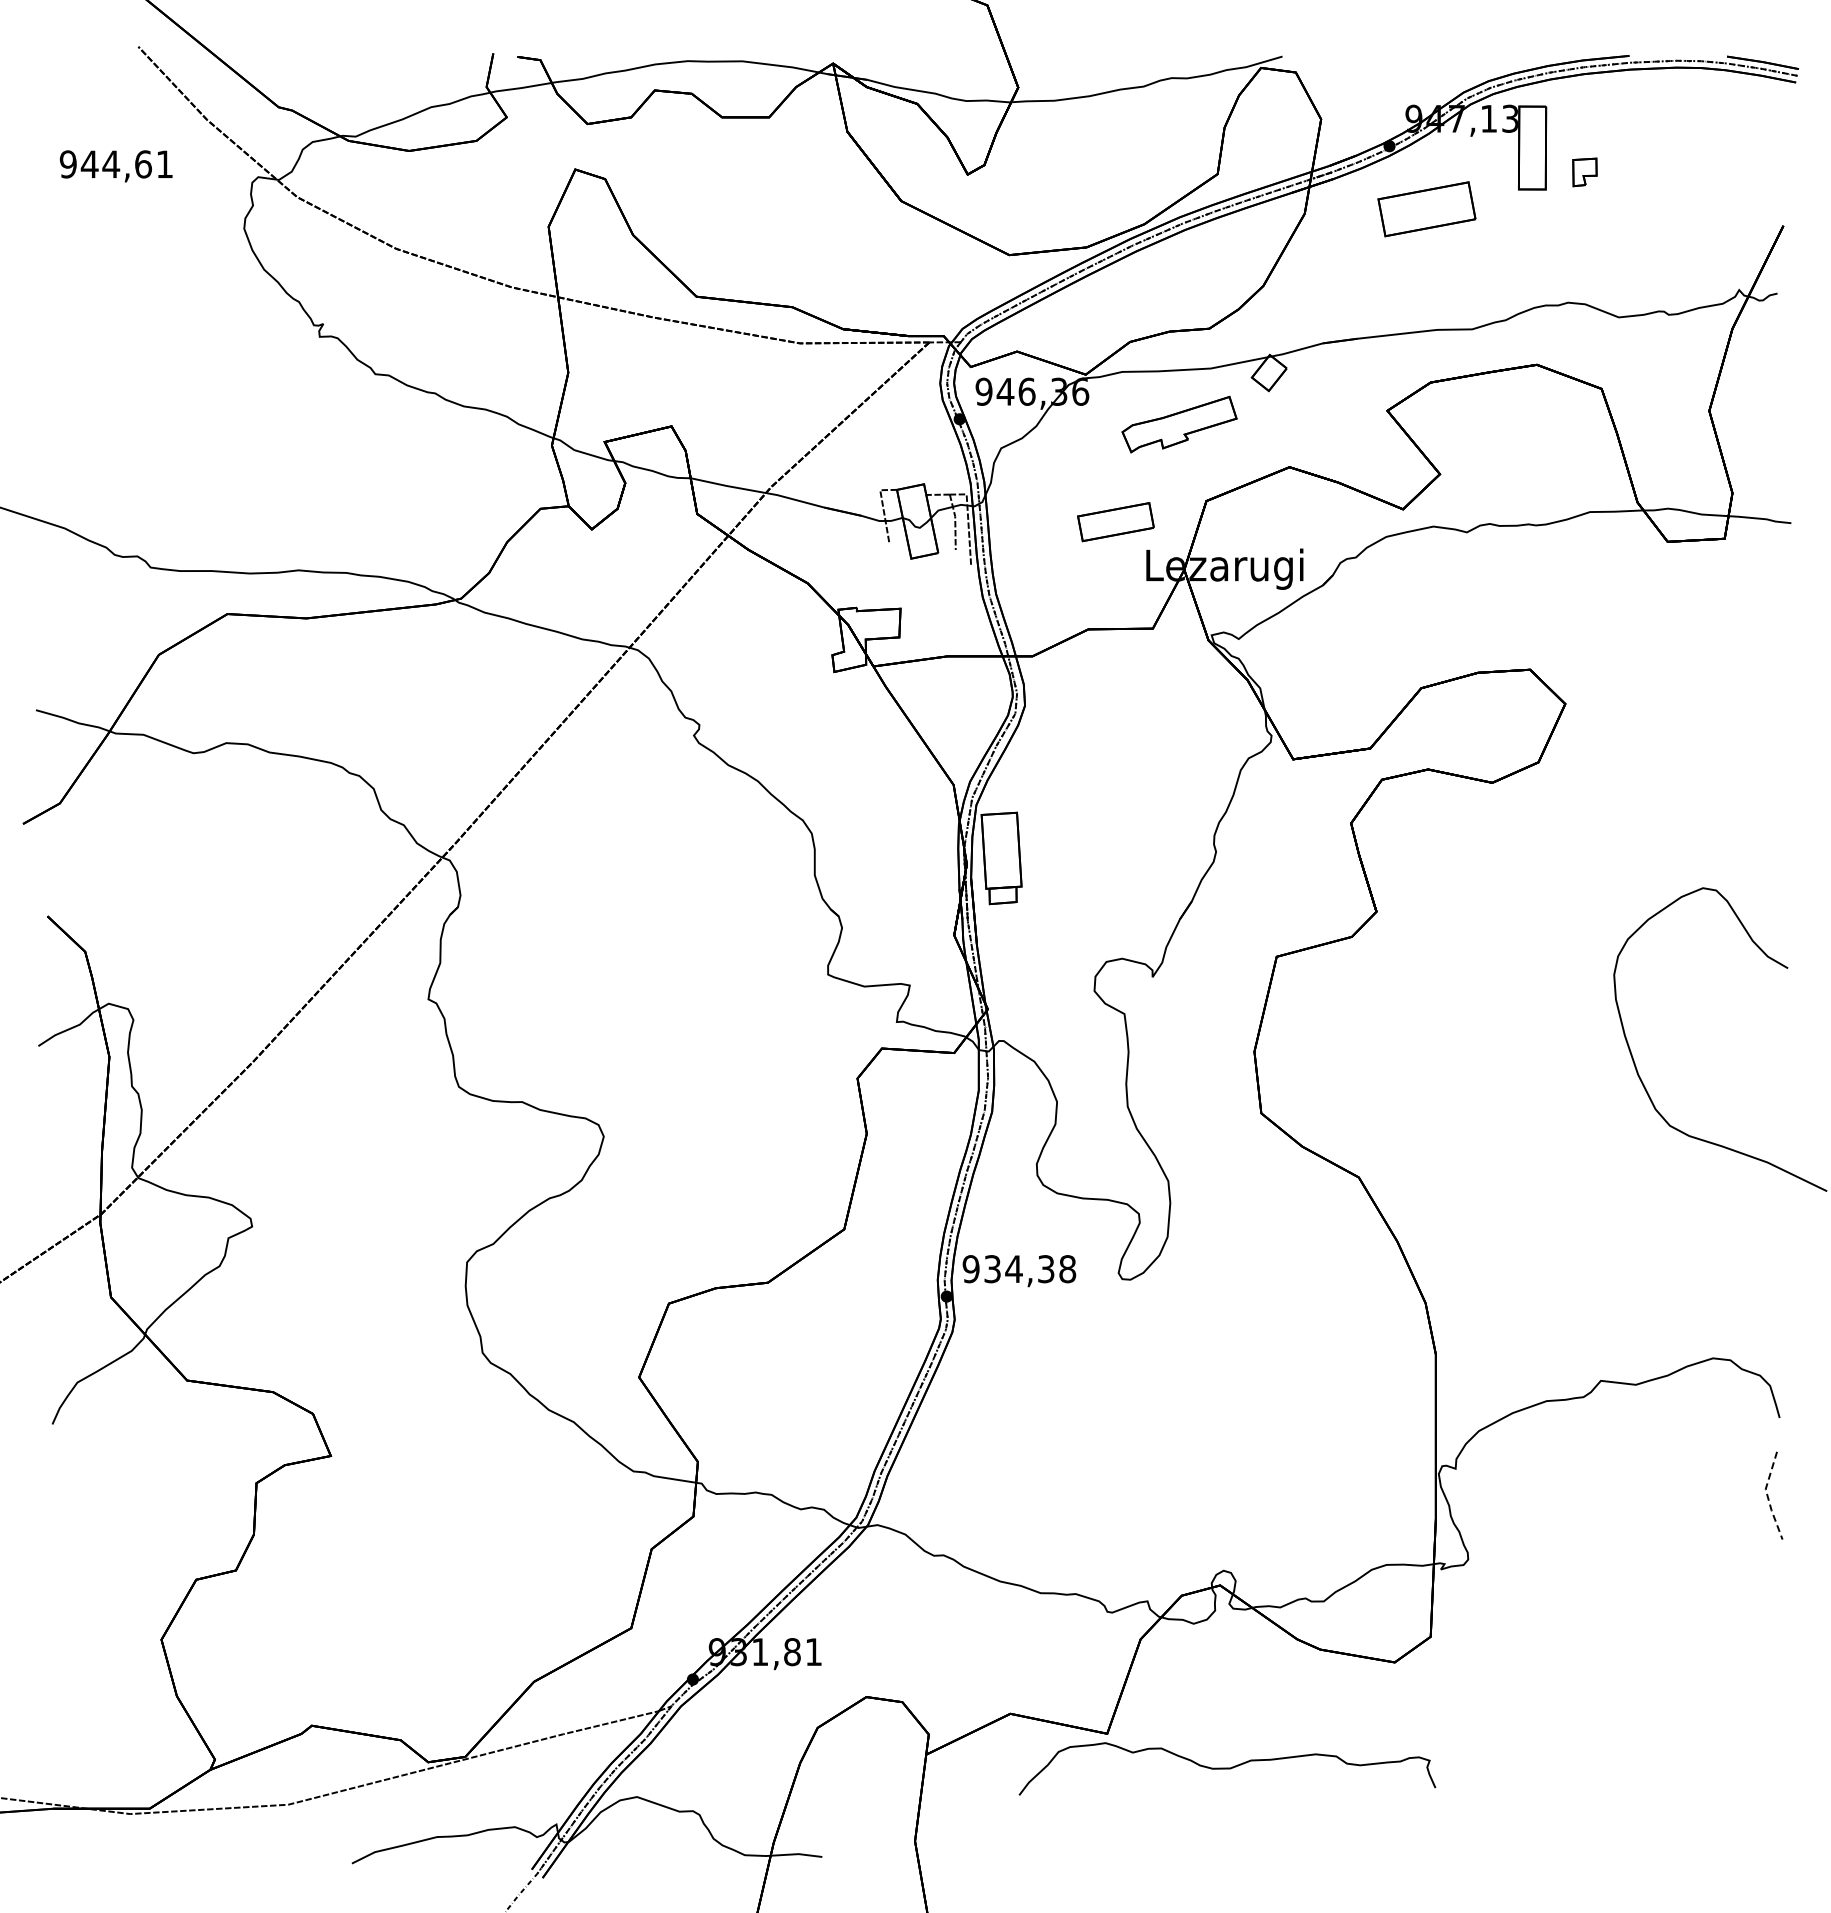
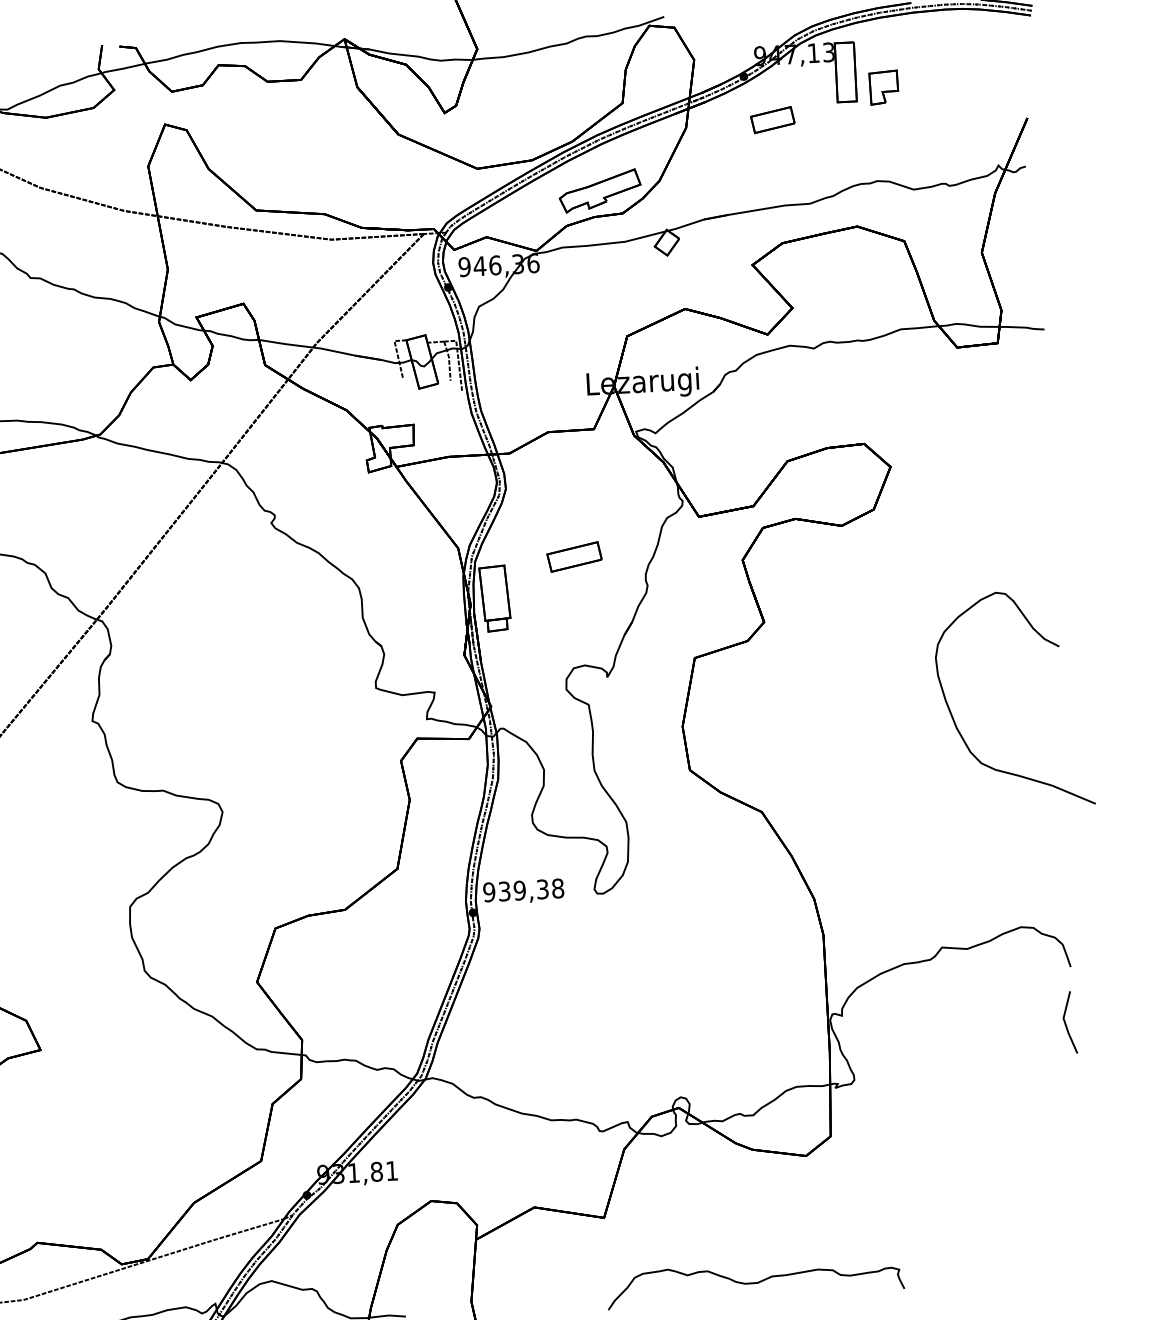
part: (1584, 172) -> (883, 87), size x1.67
part: (1426, 209) -> (772, 120), size x0.62
part: (1179, 424) -> (600, 190), moved
part: (1115, 522) -> (574, 557), moved
text: (1013, 1269) -> (519, 890), 934,38 -> 939,38
line: (1767, 1495) -> (1065, 1022), dashed -> solid
curve: (1227, 1768) -> (755, 1283), moved

